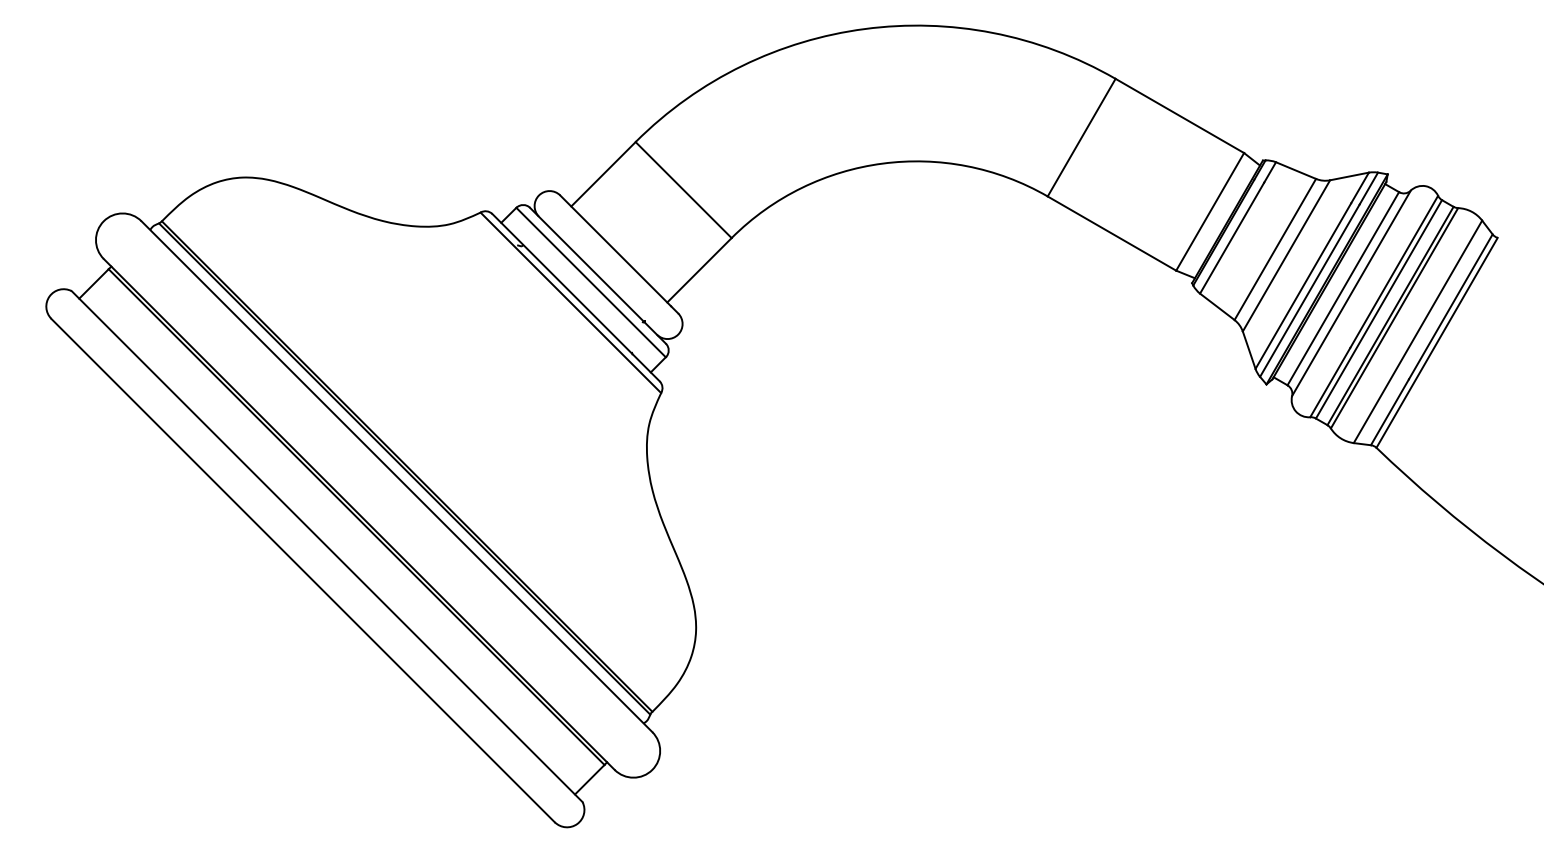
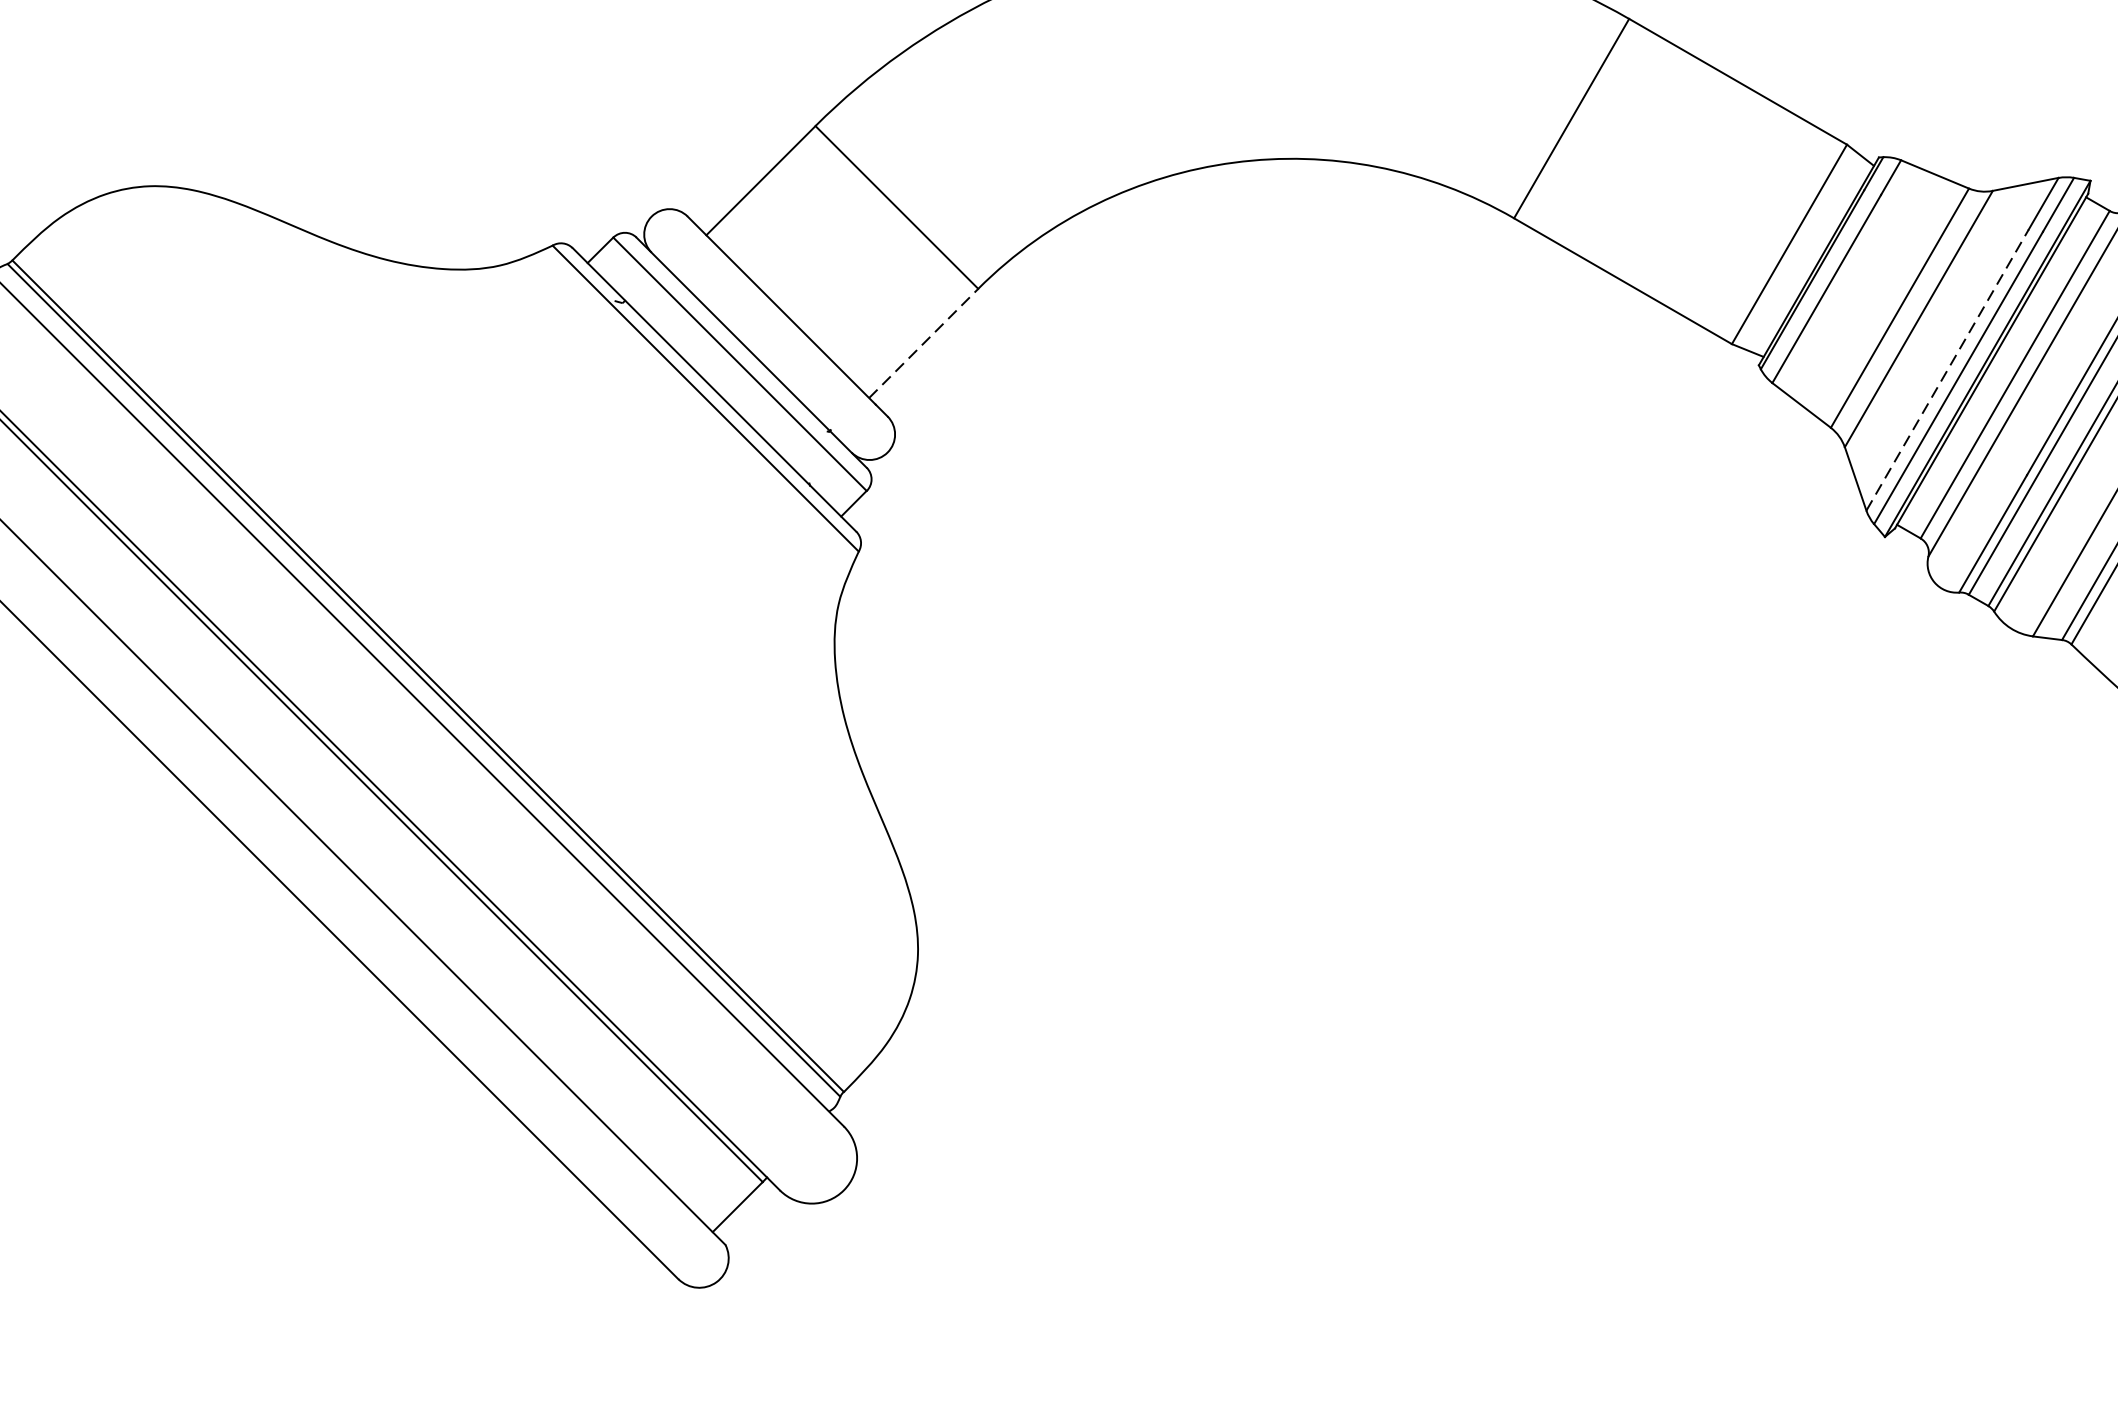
line: (699, 270) -> (923, 343), solid -> dashed
line: (1303, 286) -> (1947, 370), solid -> dashed

